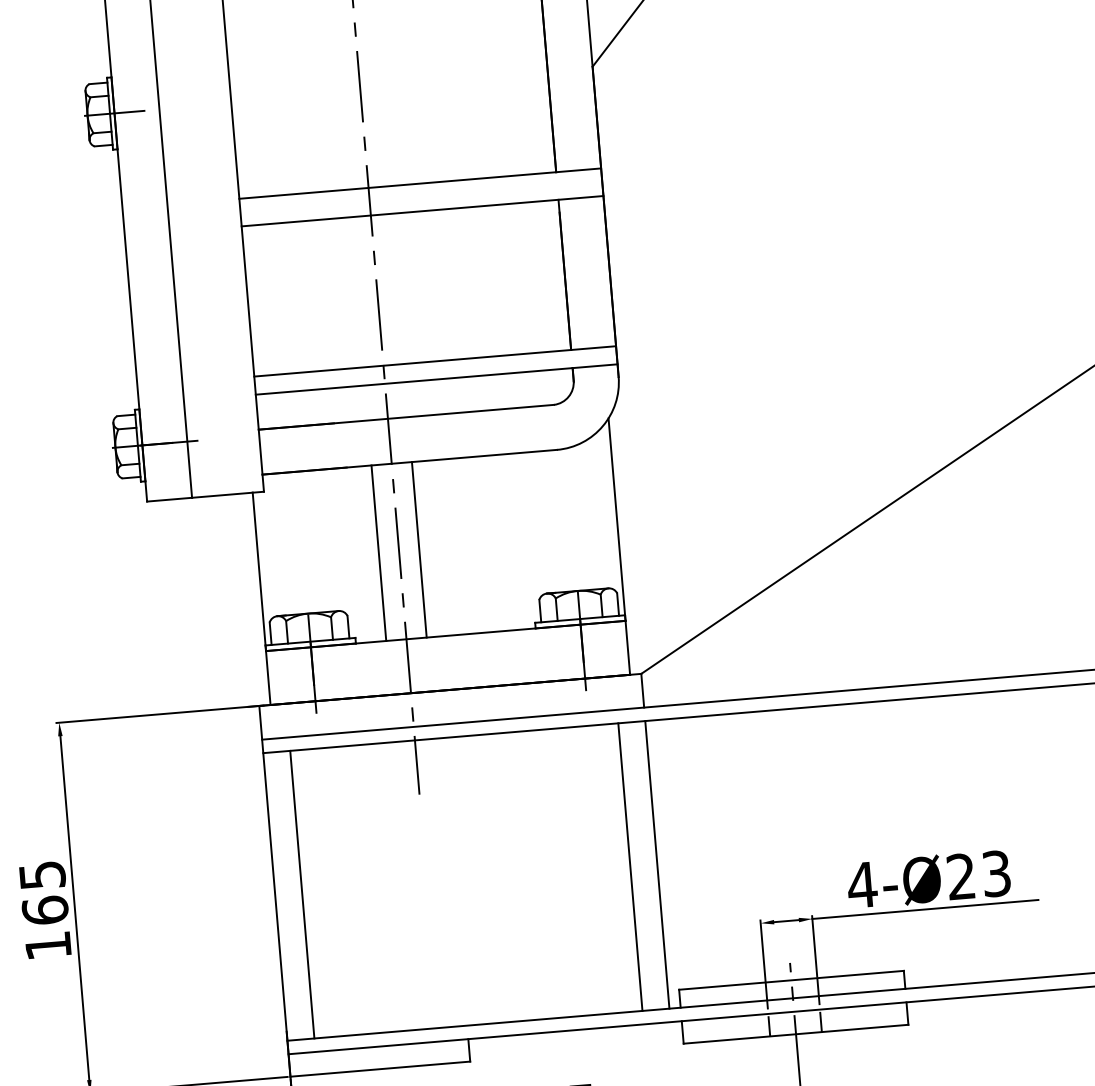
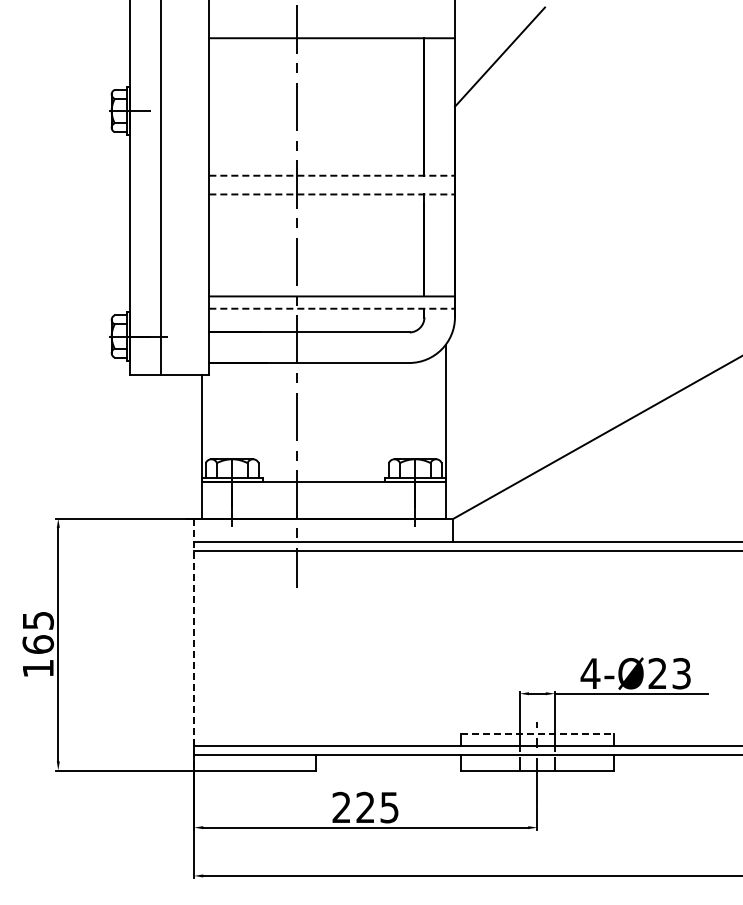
line: (420, 183) -> (332, 175), solid -> dashed
line: (423, 211) -> (332, 194), solid -> dashed
line: (437, 379) -> (332, 308), solid -> dashed
line: (418, 549) -> (310, 422), removed
line: (379, 553) -> (283, 422), removed
line: (657, 864) -> (453, 648), removed
line: (630, 867) -> (435, 648), removed
line: (275, 891) -> (194, 644), solid -> dashed
line: (302, 894) -> (212, 648), removed
line: (791, 979) -> (537, 733), solid -> dashed

